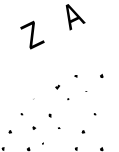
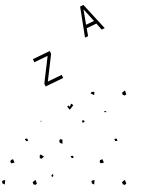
text: (32, 34) -> (48, 67), moved

